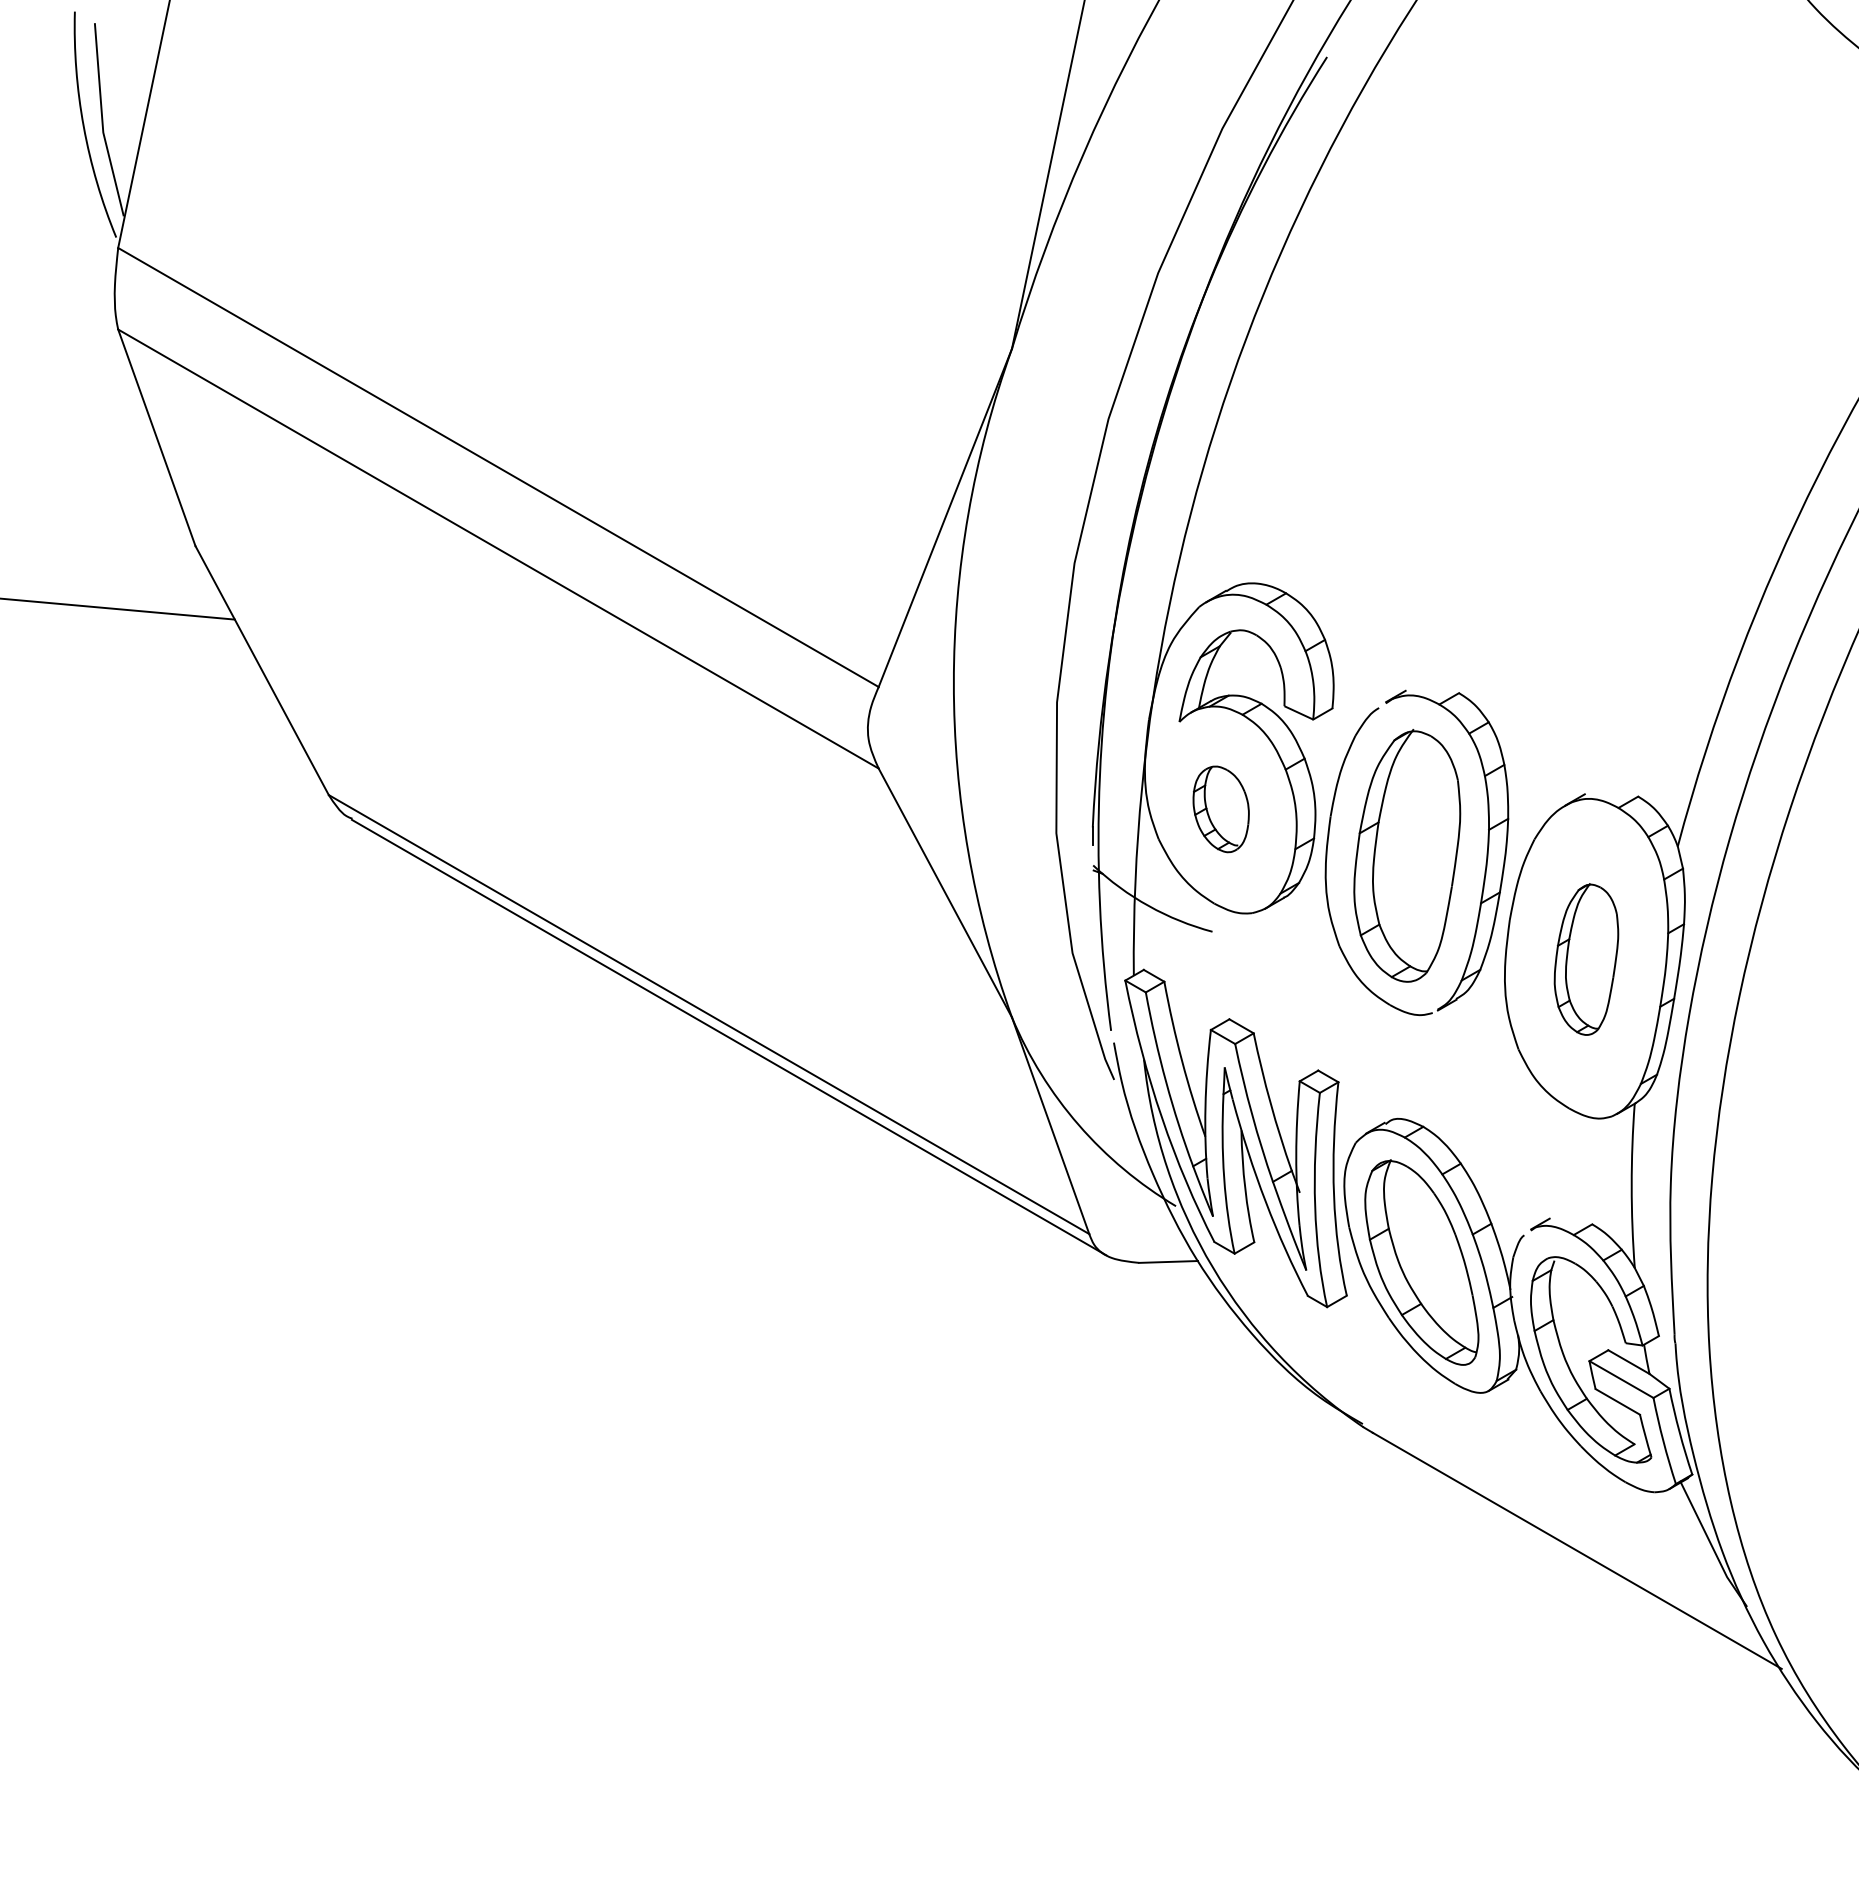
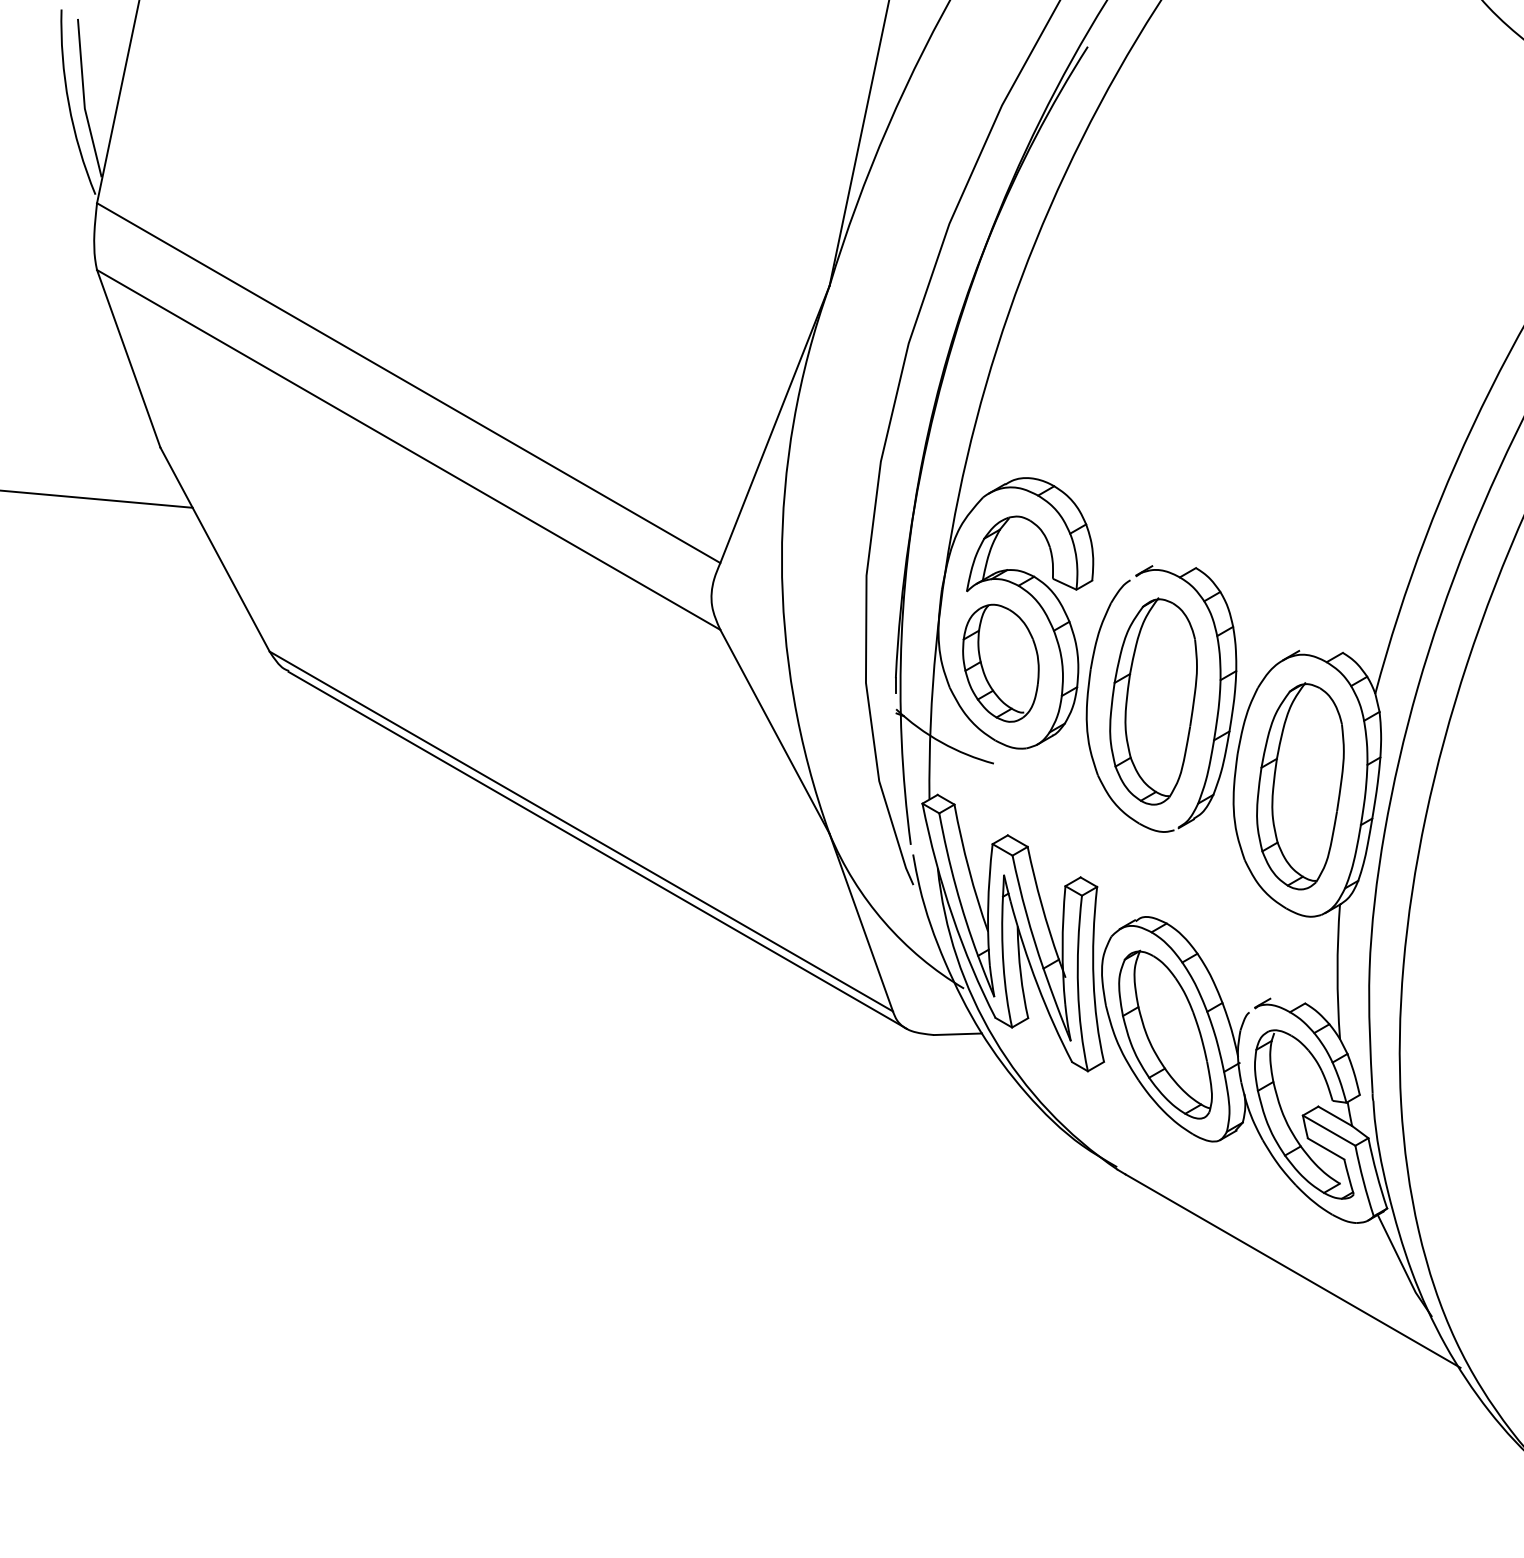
part: (1221, 809) -> (1001, 663), size x1.67
part: (1586, 959) -> (1300, 786), size x1.67

